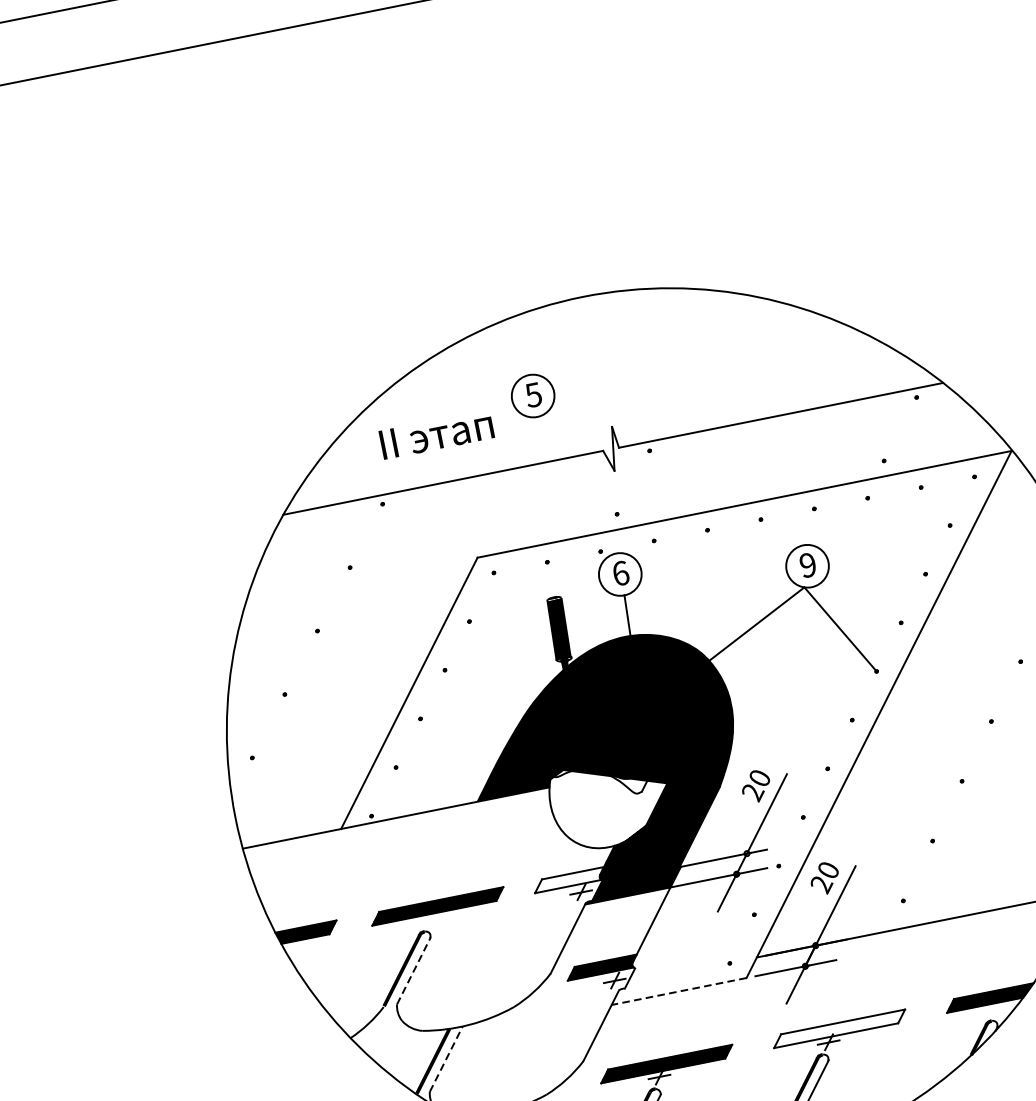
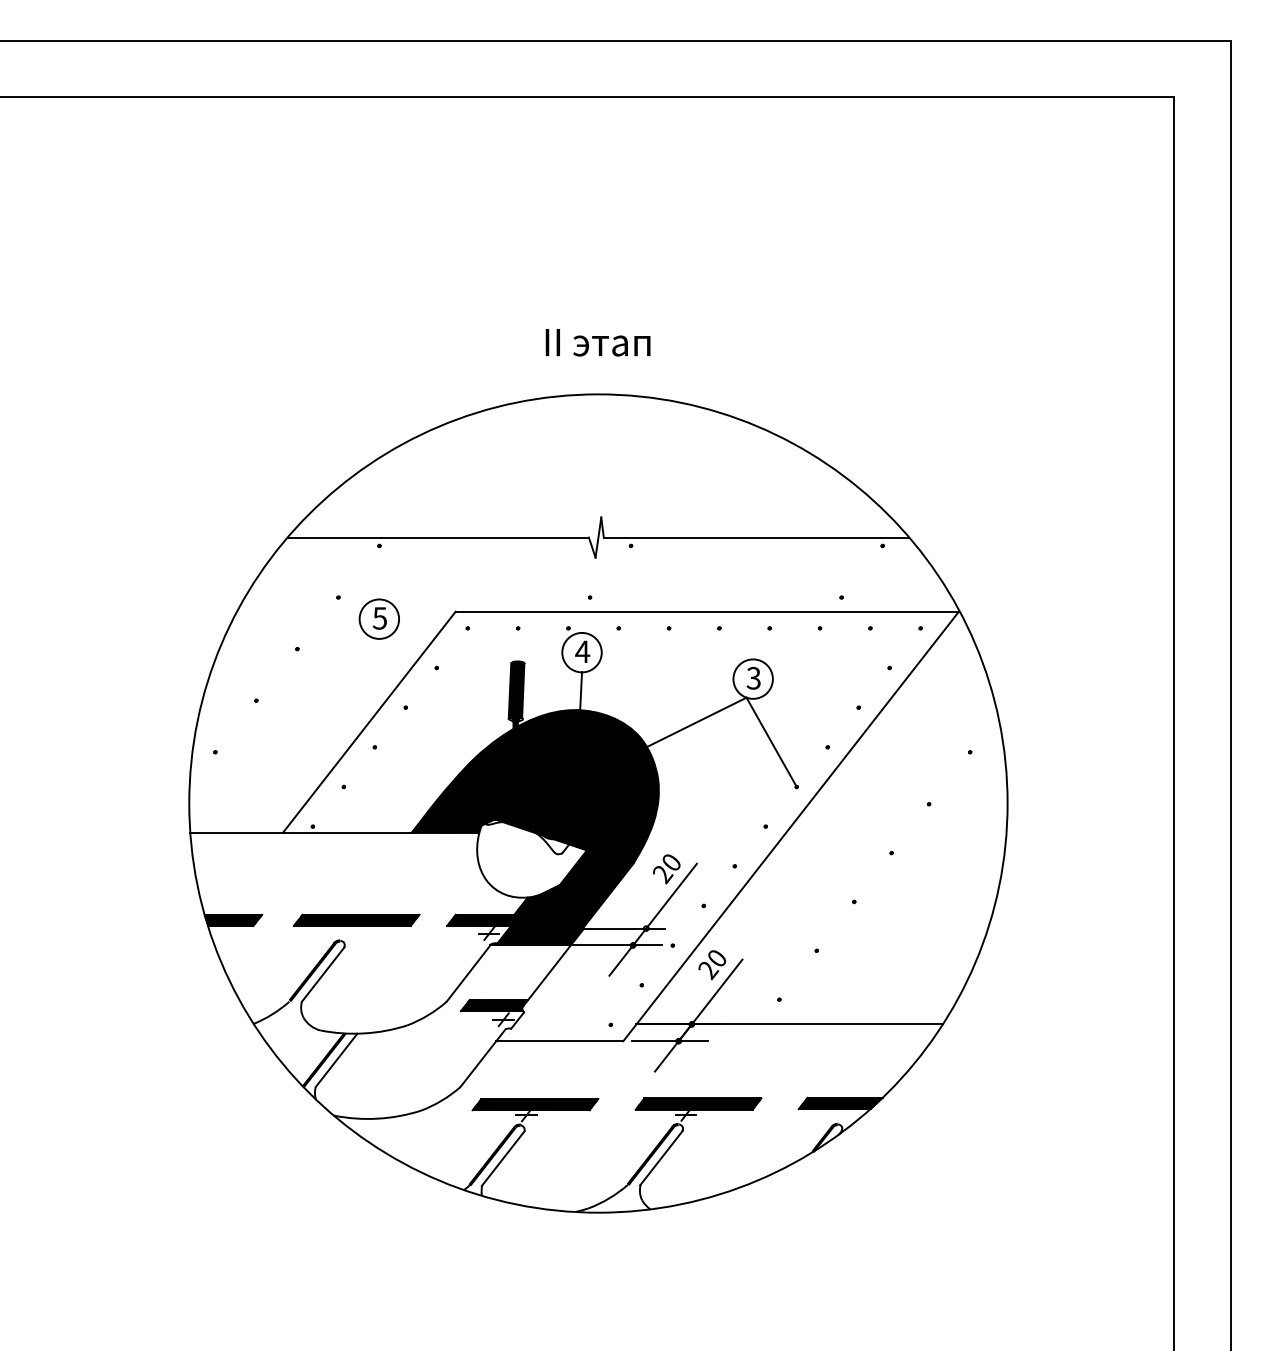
part: (532, 395) -> (378, 618), moved
text: (436, 434) -> (597, 342), moved
text: (807, 565) -> (753, 678), 9 -> 3
text: (620, 573) -> (582, 651), 6 -> 4
hatch: (569, 880) -> (480, 920), added
line: (414, 970) -> (323, 974), dashed -> solid
line: (678, 991) -> (559, 1041), dashed -> solid
hatch: (839, 1028) -> (698, 1103), added
line: (446, 1059) -> (336, 1060), dashed -> solid

